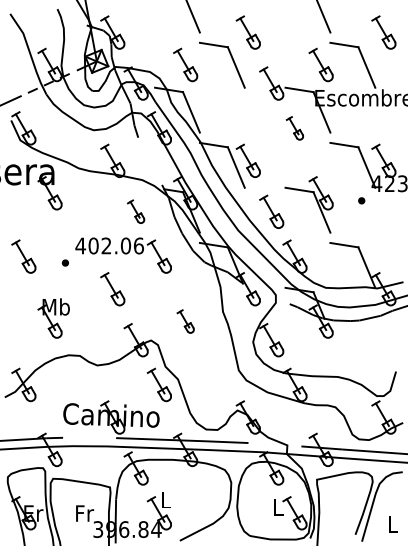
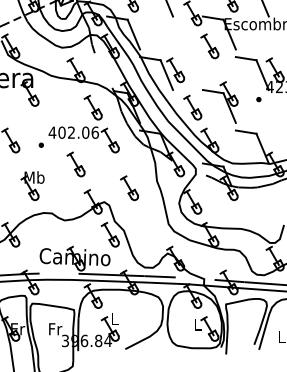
part: (294, 128) -> (209, 46), size x1.43
part: (135, 211) -> (92, 107), size x1.43
part: (185, 321) -> (129, 188), size x1.43

